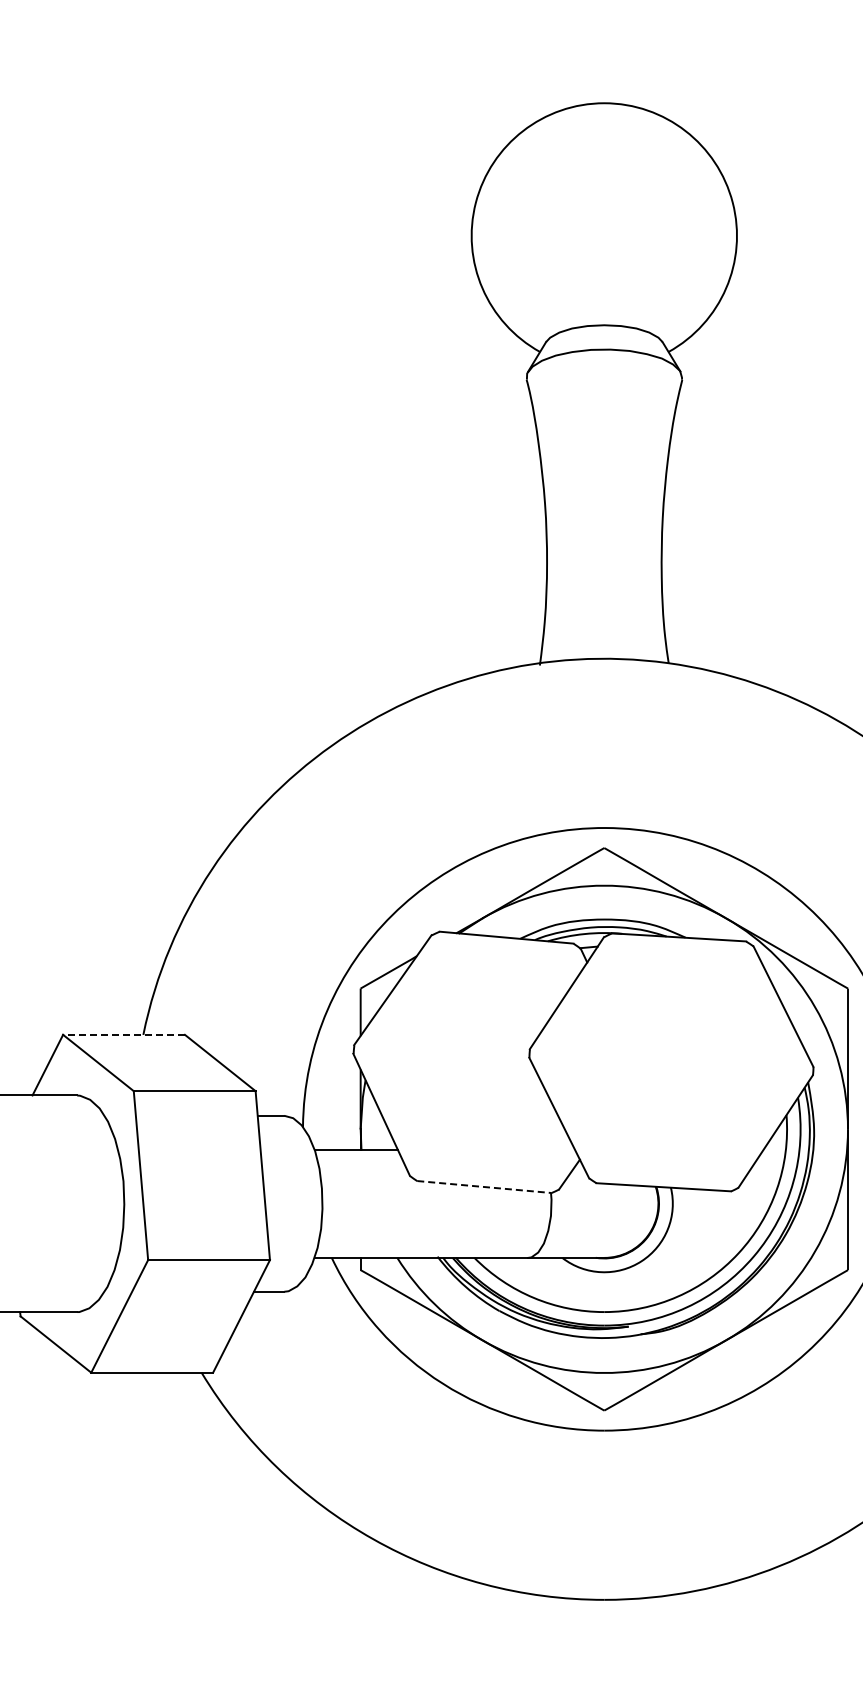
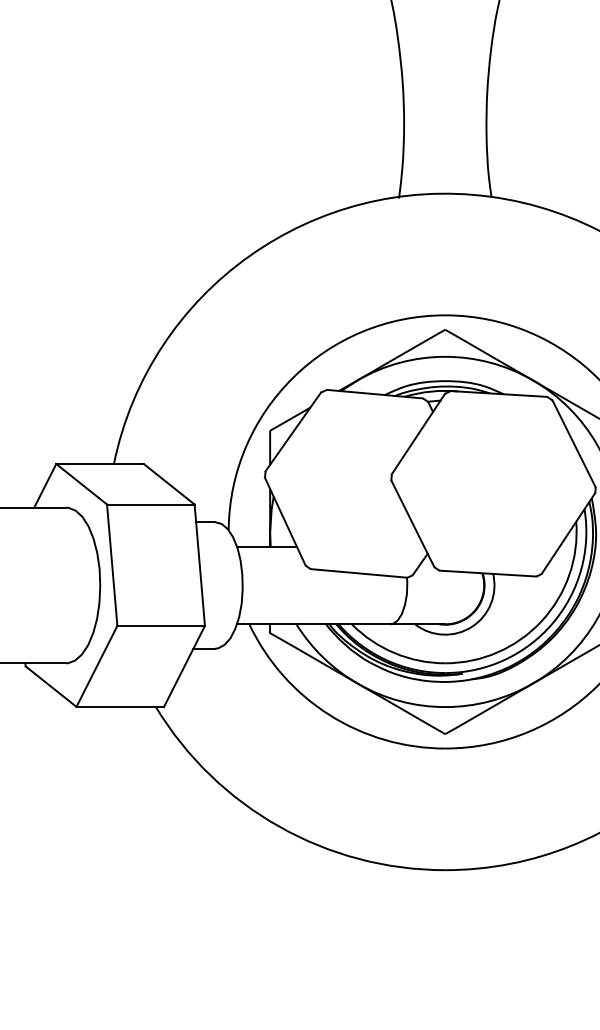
line: (124, 1034) -> (100, 463), dashed -> solid
line: (484, 1187) -> (359, 573), dashed -> solid

